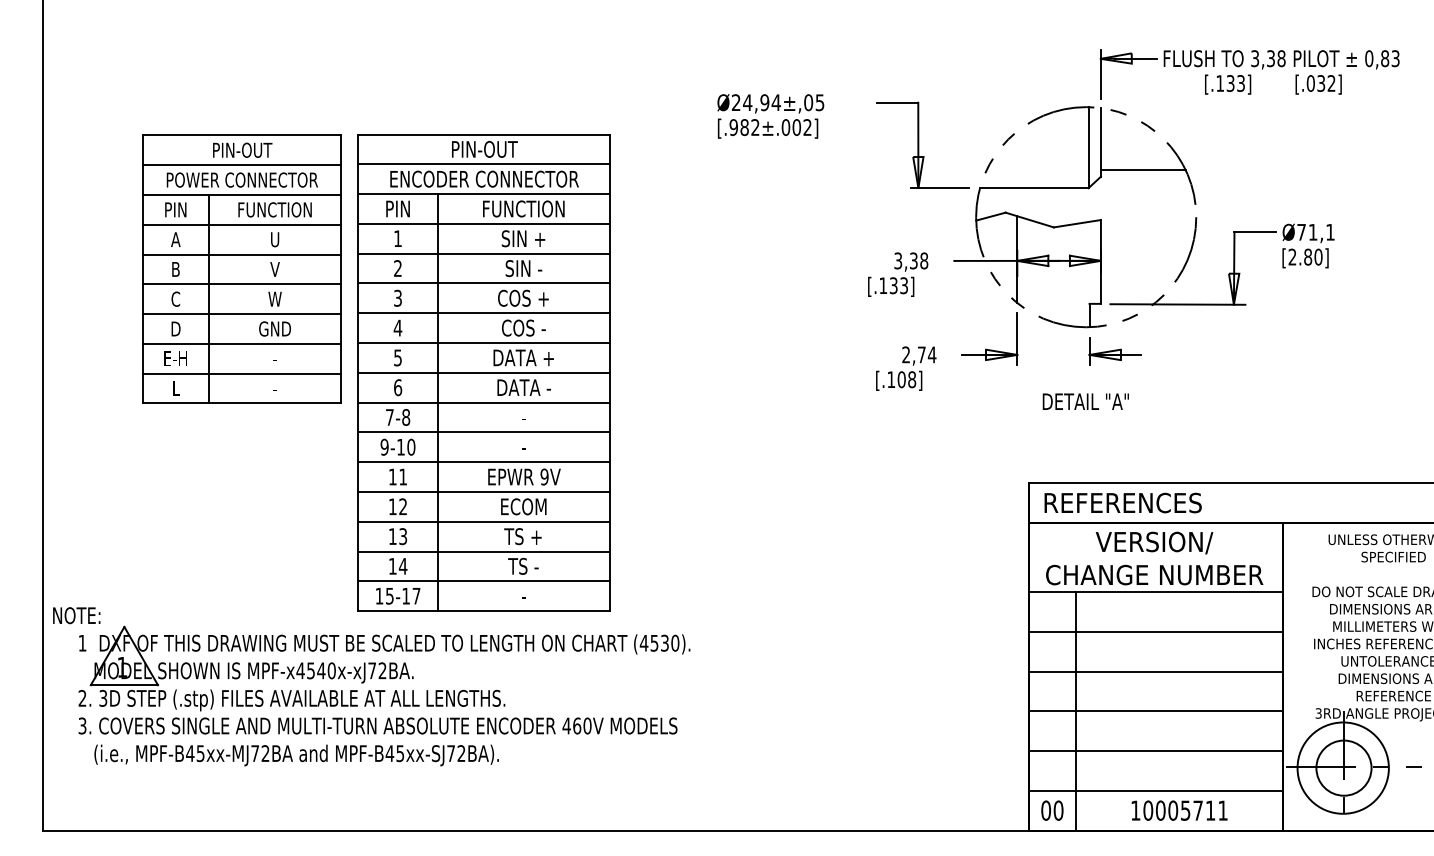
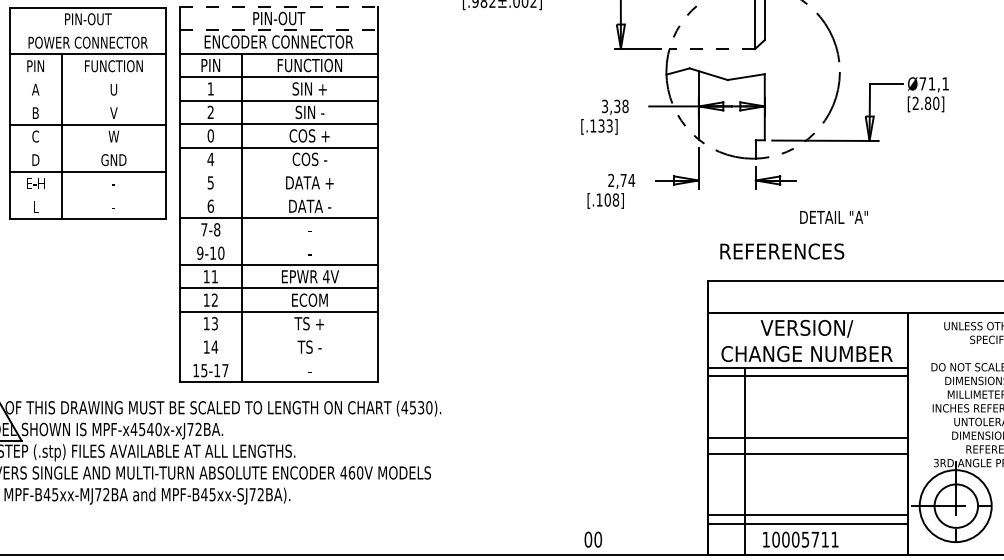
line: (484, 134) -> (278, 6), solid -> dashed
line: (484, 164) -> (278, 30), solid -> dashed
line: (241, 165) -> (87, 31), removed
line: (1142, 170) -> (797, 35), removed
line: (1033, 188) -> (711, 49), solid -> dashed
line: (241, 224) -> (87, 77), removed
line: (241, 254) -> (87, 101), removed
text: (398, 297) -> (211, 135), 3 -> 0
line: (241, 314) -> (87, 148), removed
line: (483, 343) -> (278, 171), removed
line: (483, 372) -> (278, 194), removed
line: (241, 373) -> (87, 195), removed
text: (1085, 401) -> (833, 217), moved
line: (483, 432) -> (278, 241), removed
text: (544, 476) -> (326, 276), 9V -> 4V
text: (1122, 502) -> (781, 251), moved
line: (483, 551) -> (278, 335), removed
line: (483, 581) -> (278, 359), removed
line: (1155, 631) -> (807, 375), moved
line: (1155, 671) -> (807, 453), moved
line: (1155, 711) -> (807, 437), moved
line: (1155, 751) -> (807, 515), moved
text: (1052, 810) -> (593, 539), moved
text: (1179, 810) -> (800, 539), moved

